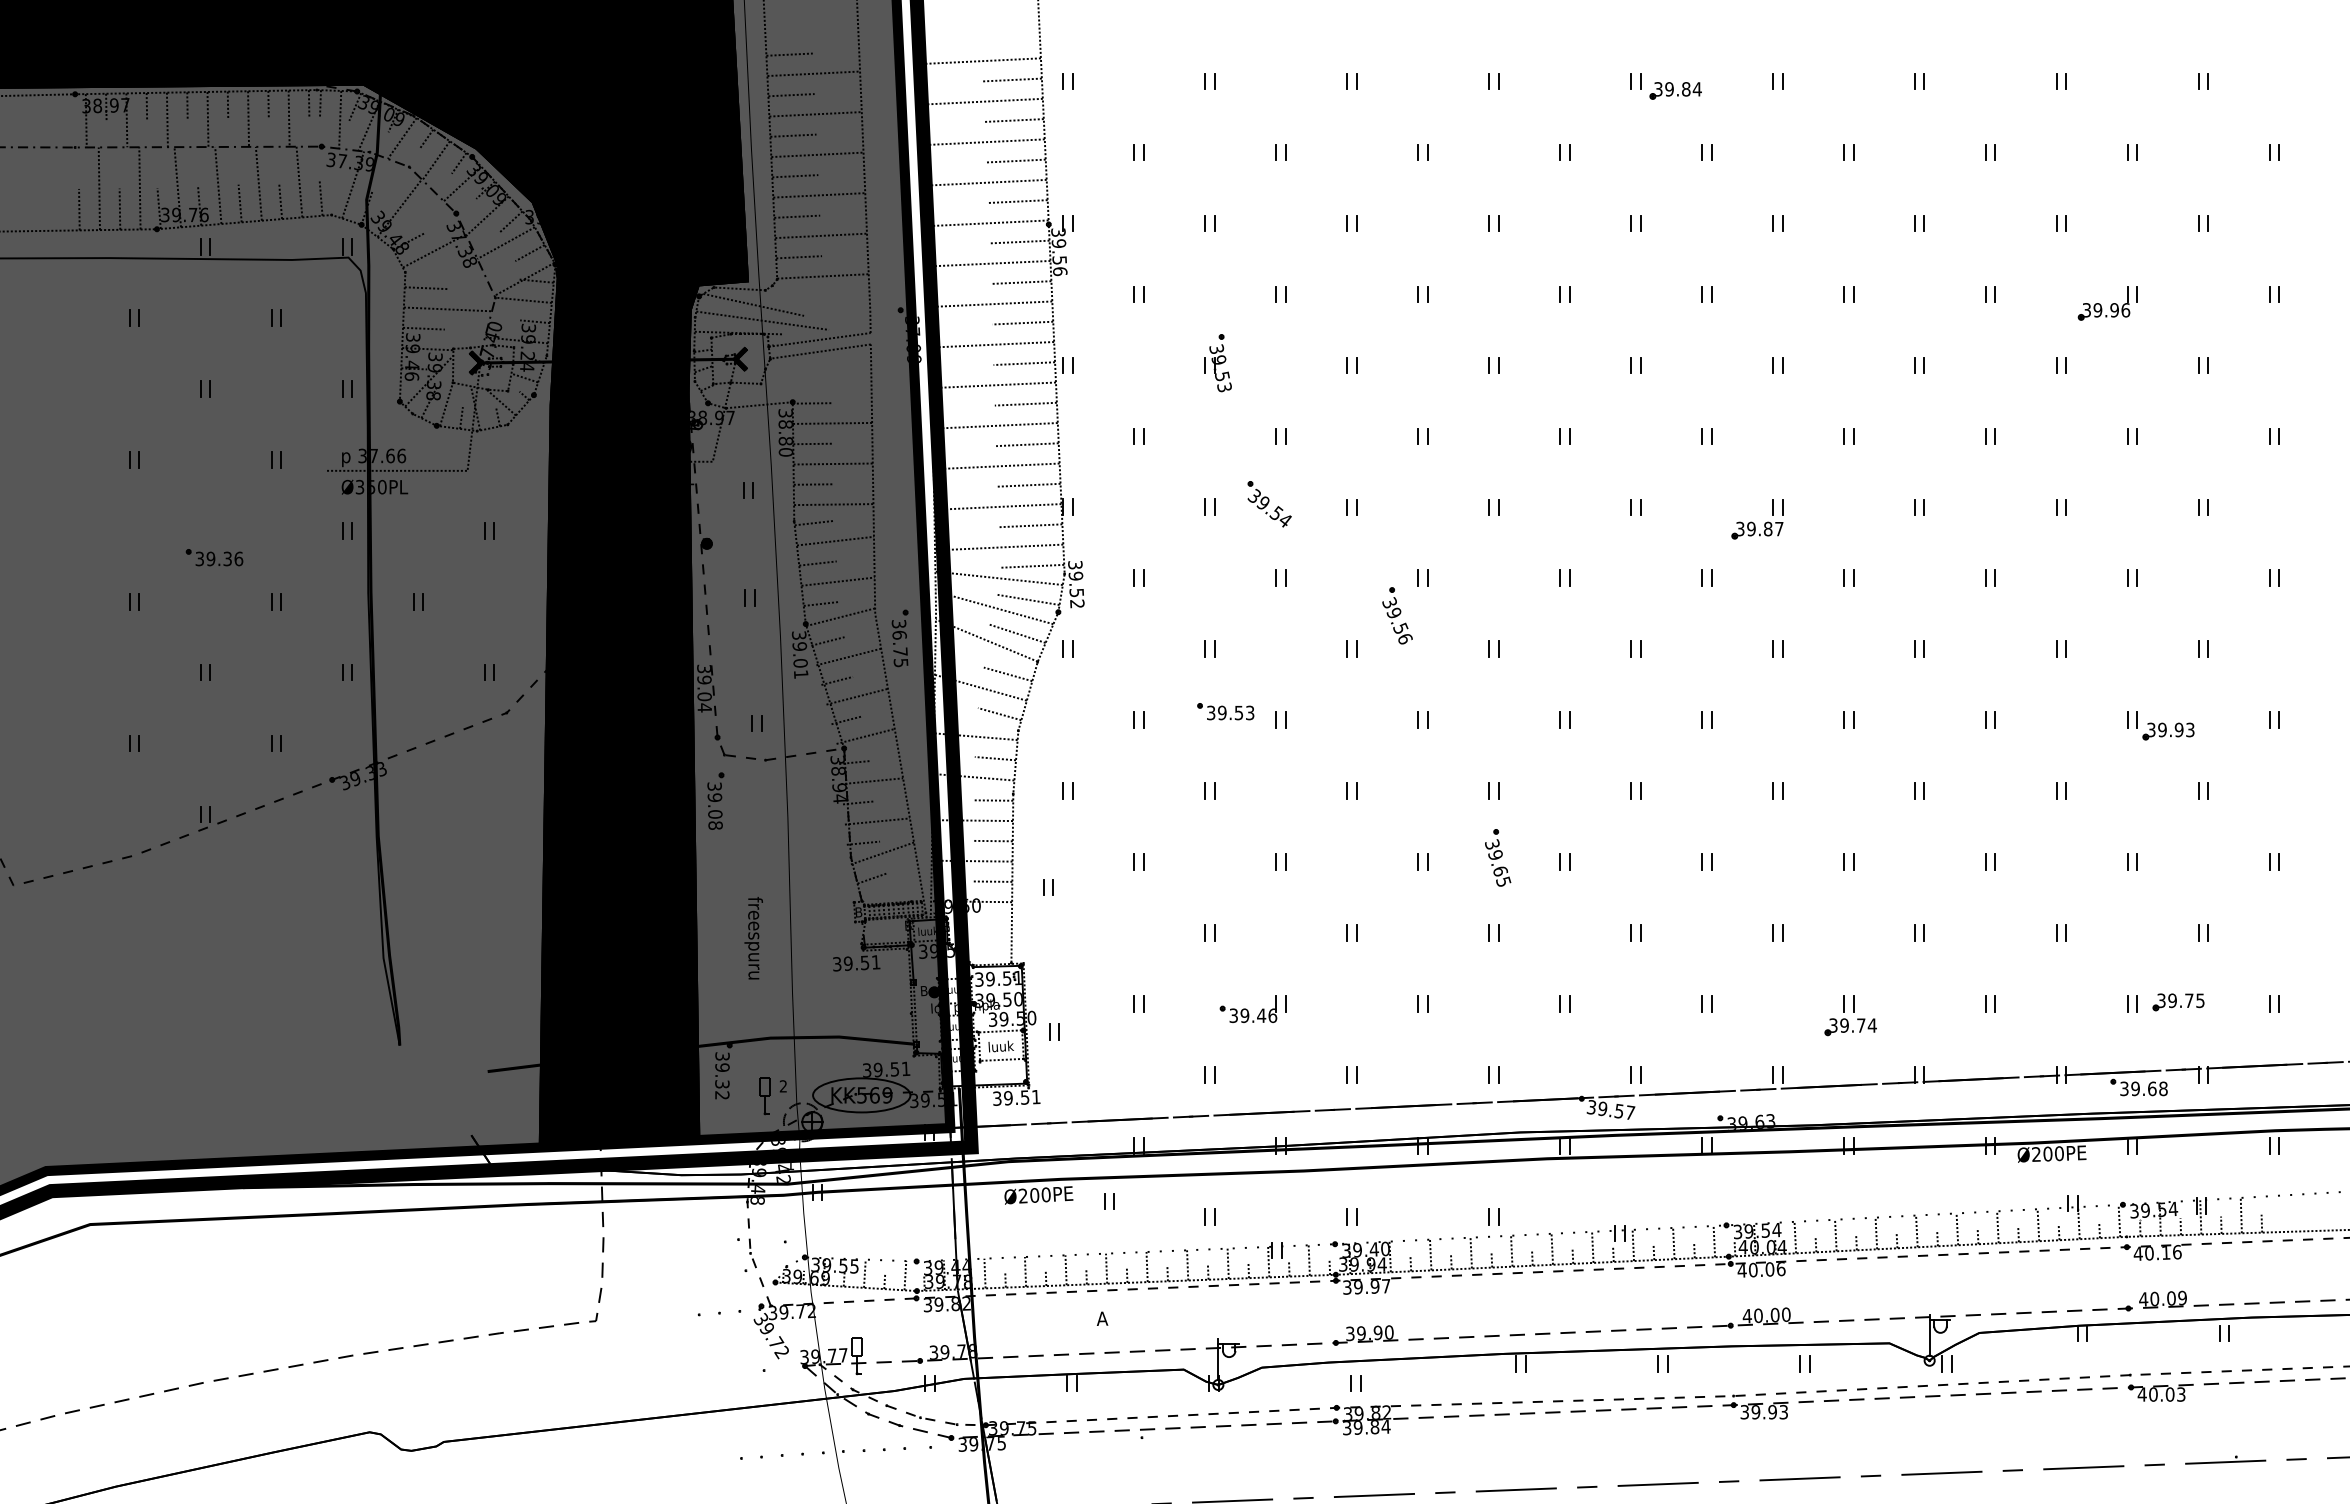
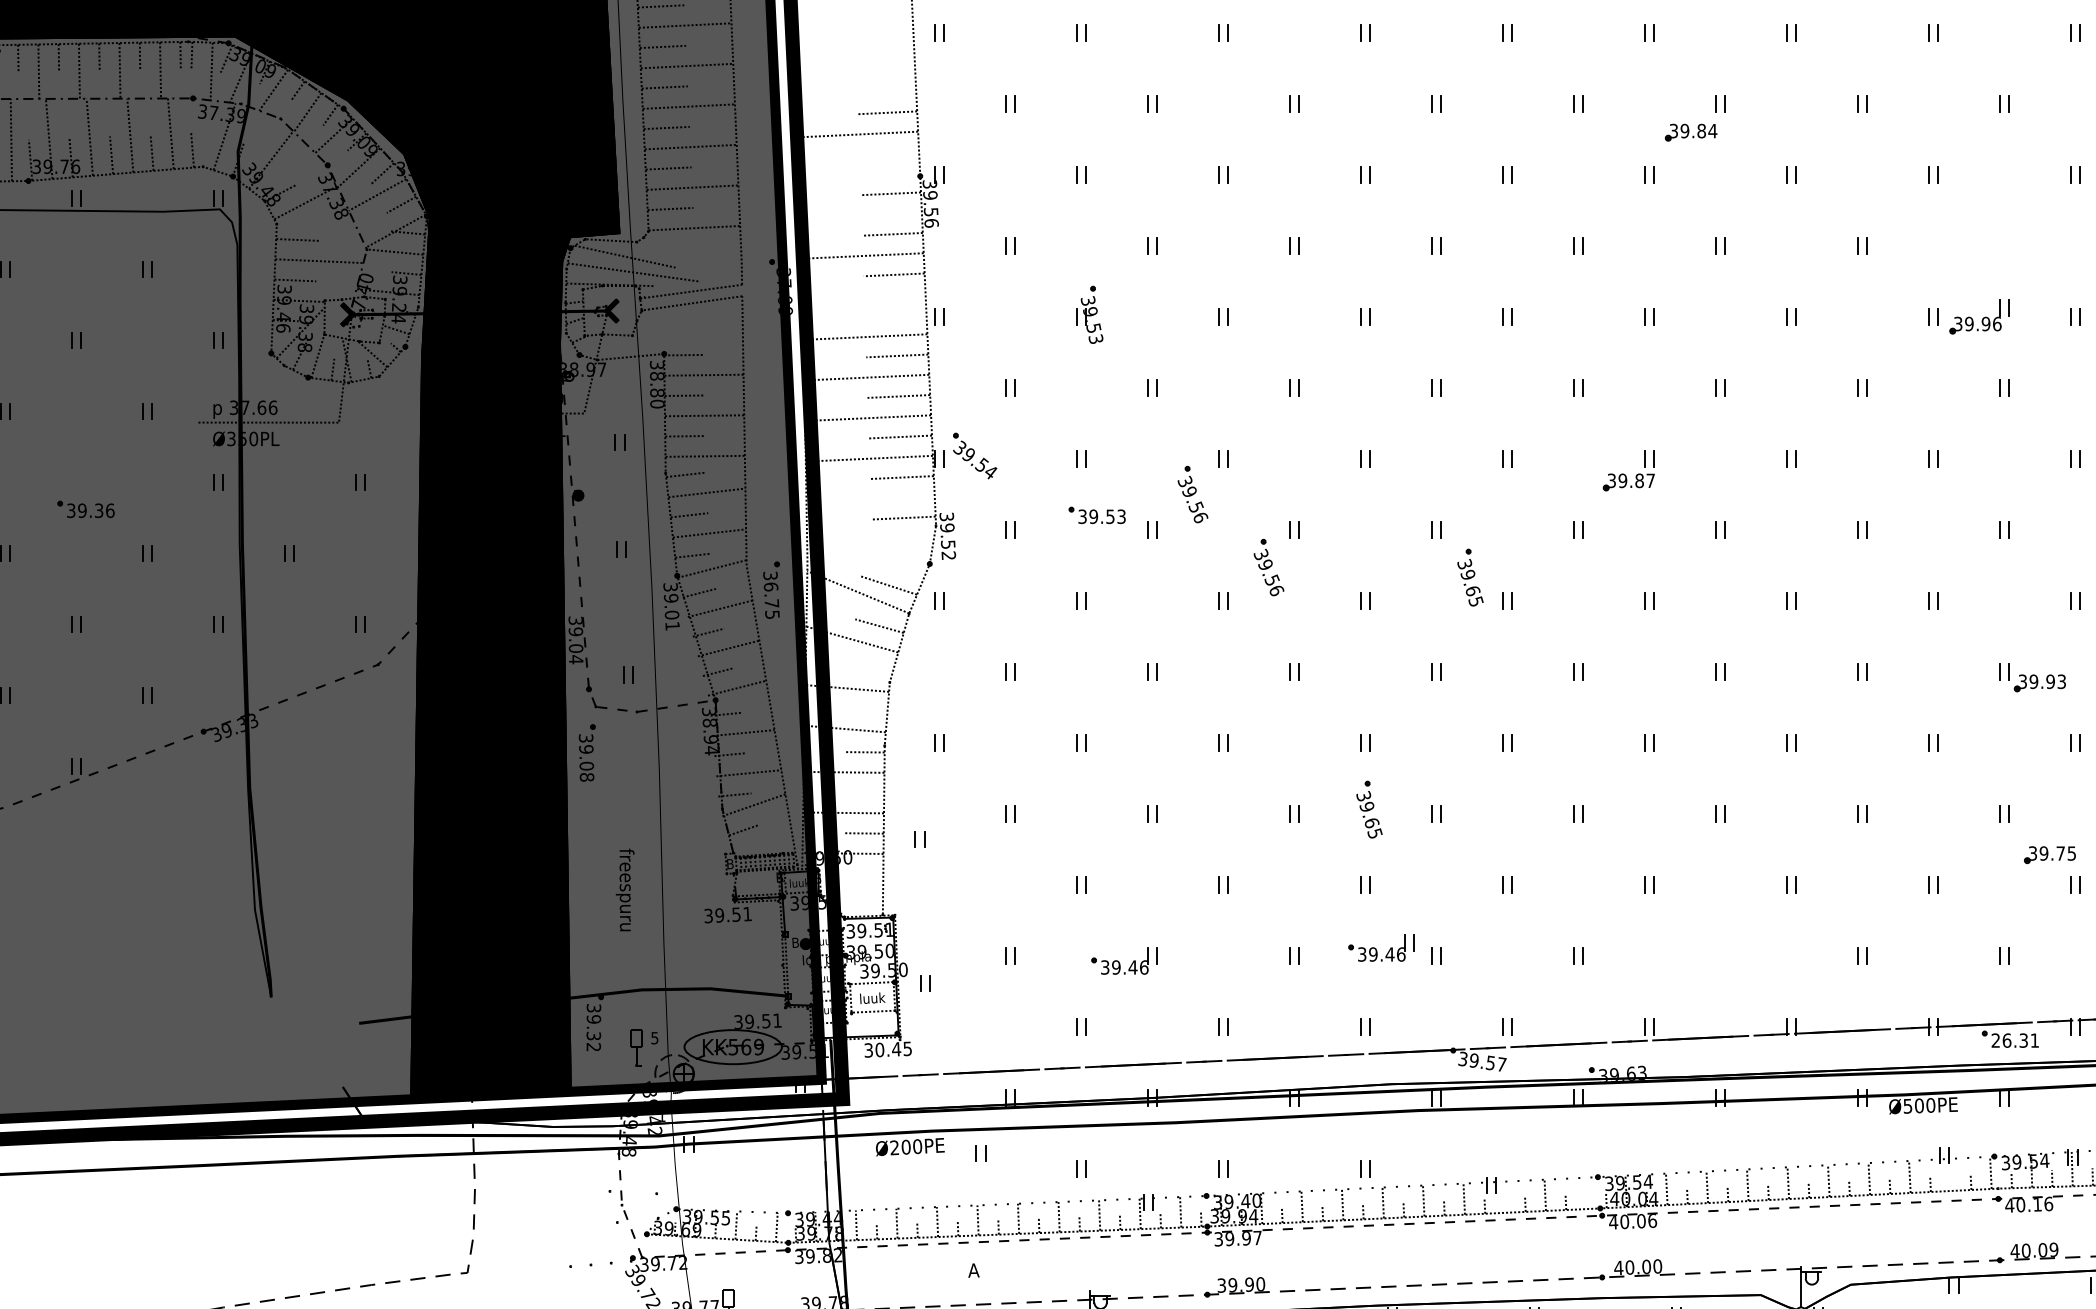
line: (980, 61) -> (851, 13), removed
line: (1011, 79) -> (882, 31), removed
part: (1675, 90) -> (1690, 132), moved
line: (982, 101) -> (853, 53), removed
line: (1013, 120) -> (884, 72), removed
line: (984, 142) -> (855, 94), removed
line: (1017, 201) -> (888, 153), removed
line: (987, 223) -> (858, 175), removed
line: (989, 263) -> (860, 215), removed
part: (2107, 303) -> (1978, 317), moved
line: (992, 344) -> (863, 296), removed
line: (1024, 363) -> (895, 315), removed
part: (1269, 504) -> (974, 456), moved
part: (1321, 542) -> (1192, 494), added
line: (999, 547) -> (870, 499), removed
line: (998, 578) -> (869, 530), removed
line: (1028, 599) -> (899, 551), removed
line: (994, 607) -> (865, 559), removed
part: (1599, 625) -> (1470, 577), added
part: (1225, 711) -> (1096, 515), moved
line: (999, 714) -> (870, 666), removed
line: (995, 758) -> (866, 710), removed
line: (992, 840) -> (863, 792), removed
part: (1509, 995) -> (1380, 947), added
part: (2178, 1002) -> (2049, 855), moved
part: (1850, 1015) -> (1721, 967), removed
text: (783, 1086) -> (654, 1038), 2 -> 5
text: (2143, 1088) -> (2014, 1040), 39.68 -> 26.31
text: (1022, 1097) -> (893, 1049), 39.51 -> 30.45
text: (2036, 1154) -> (1907, 1106), Ø200PE -> Ø500PE
line: (2078, 1223) -> (1949, 1175), removed
line: (1714, 1241) -> (1585, 1193), removed
line: (1633, 1245) -> (1504, 1197), removed

